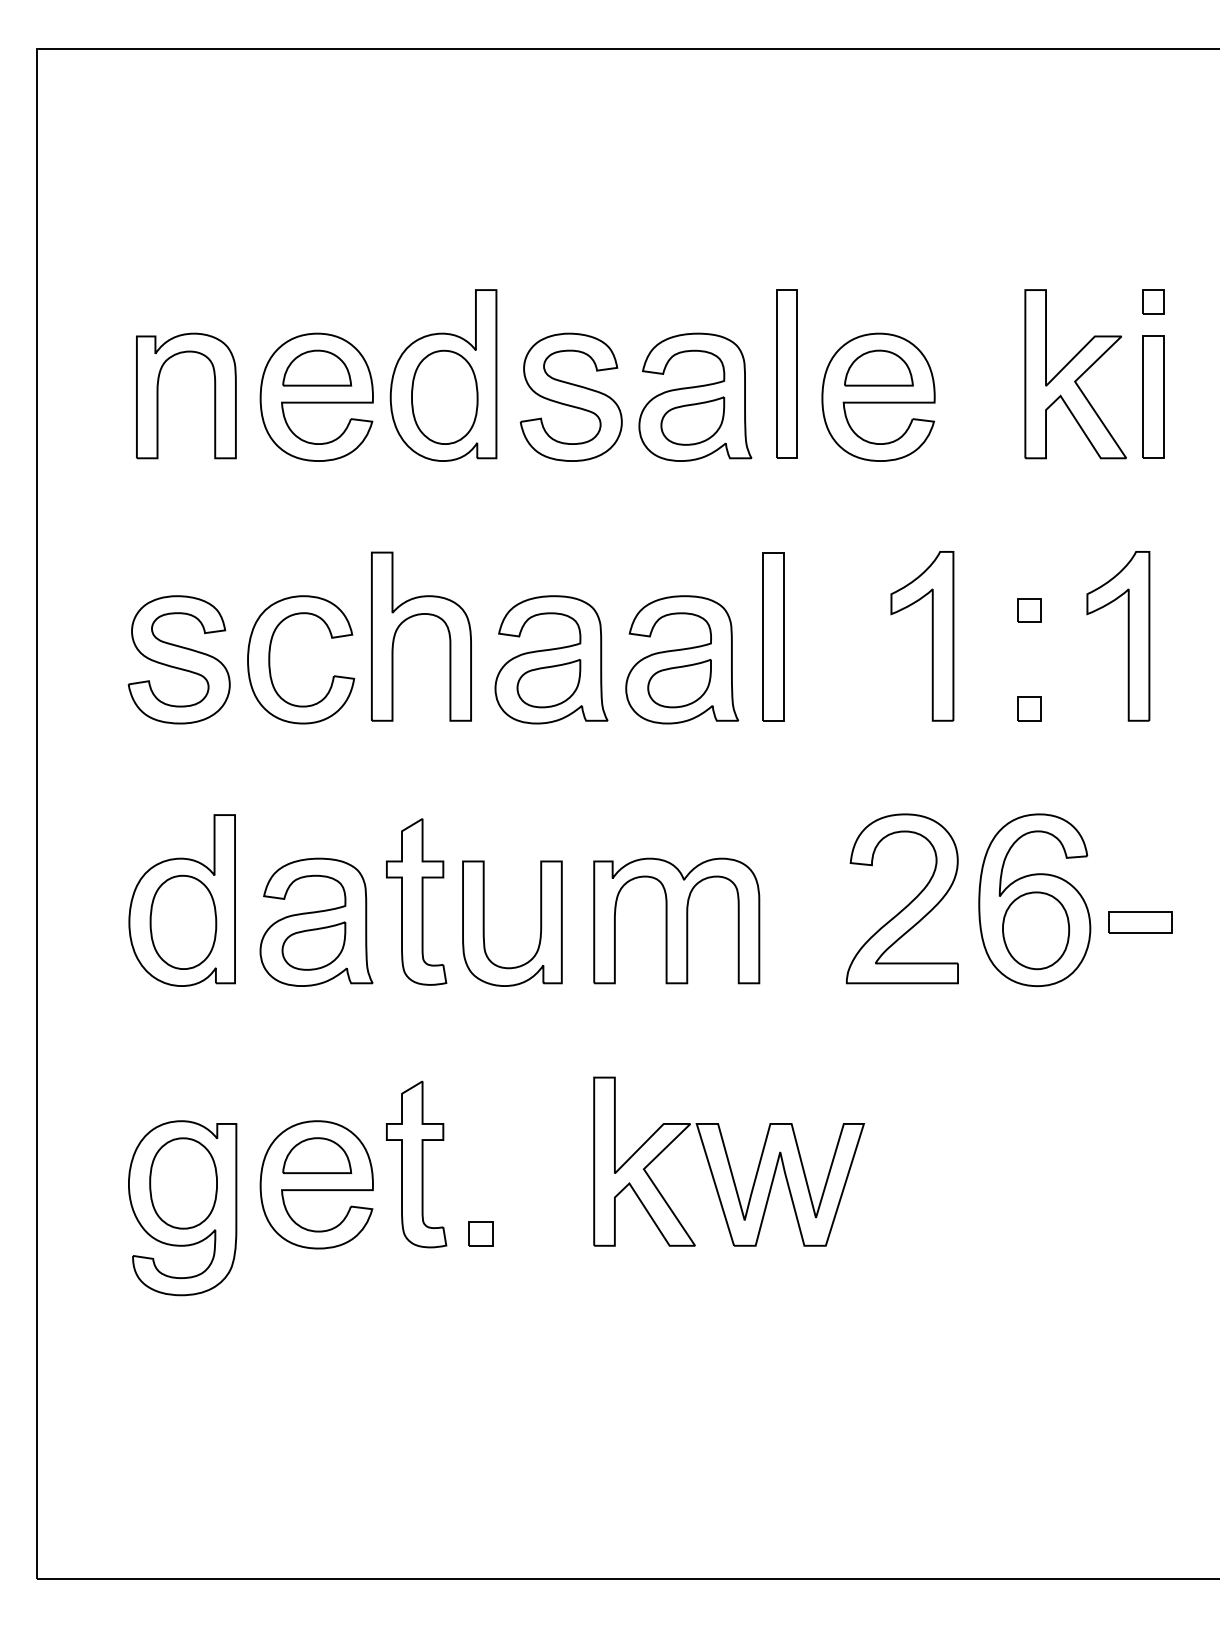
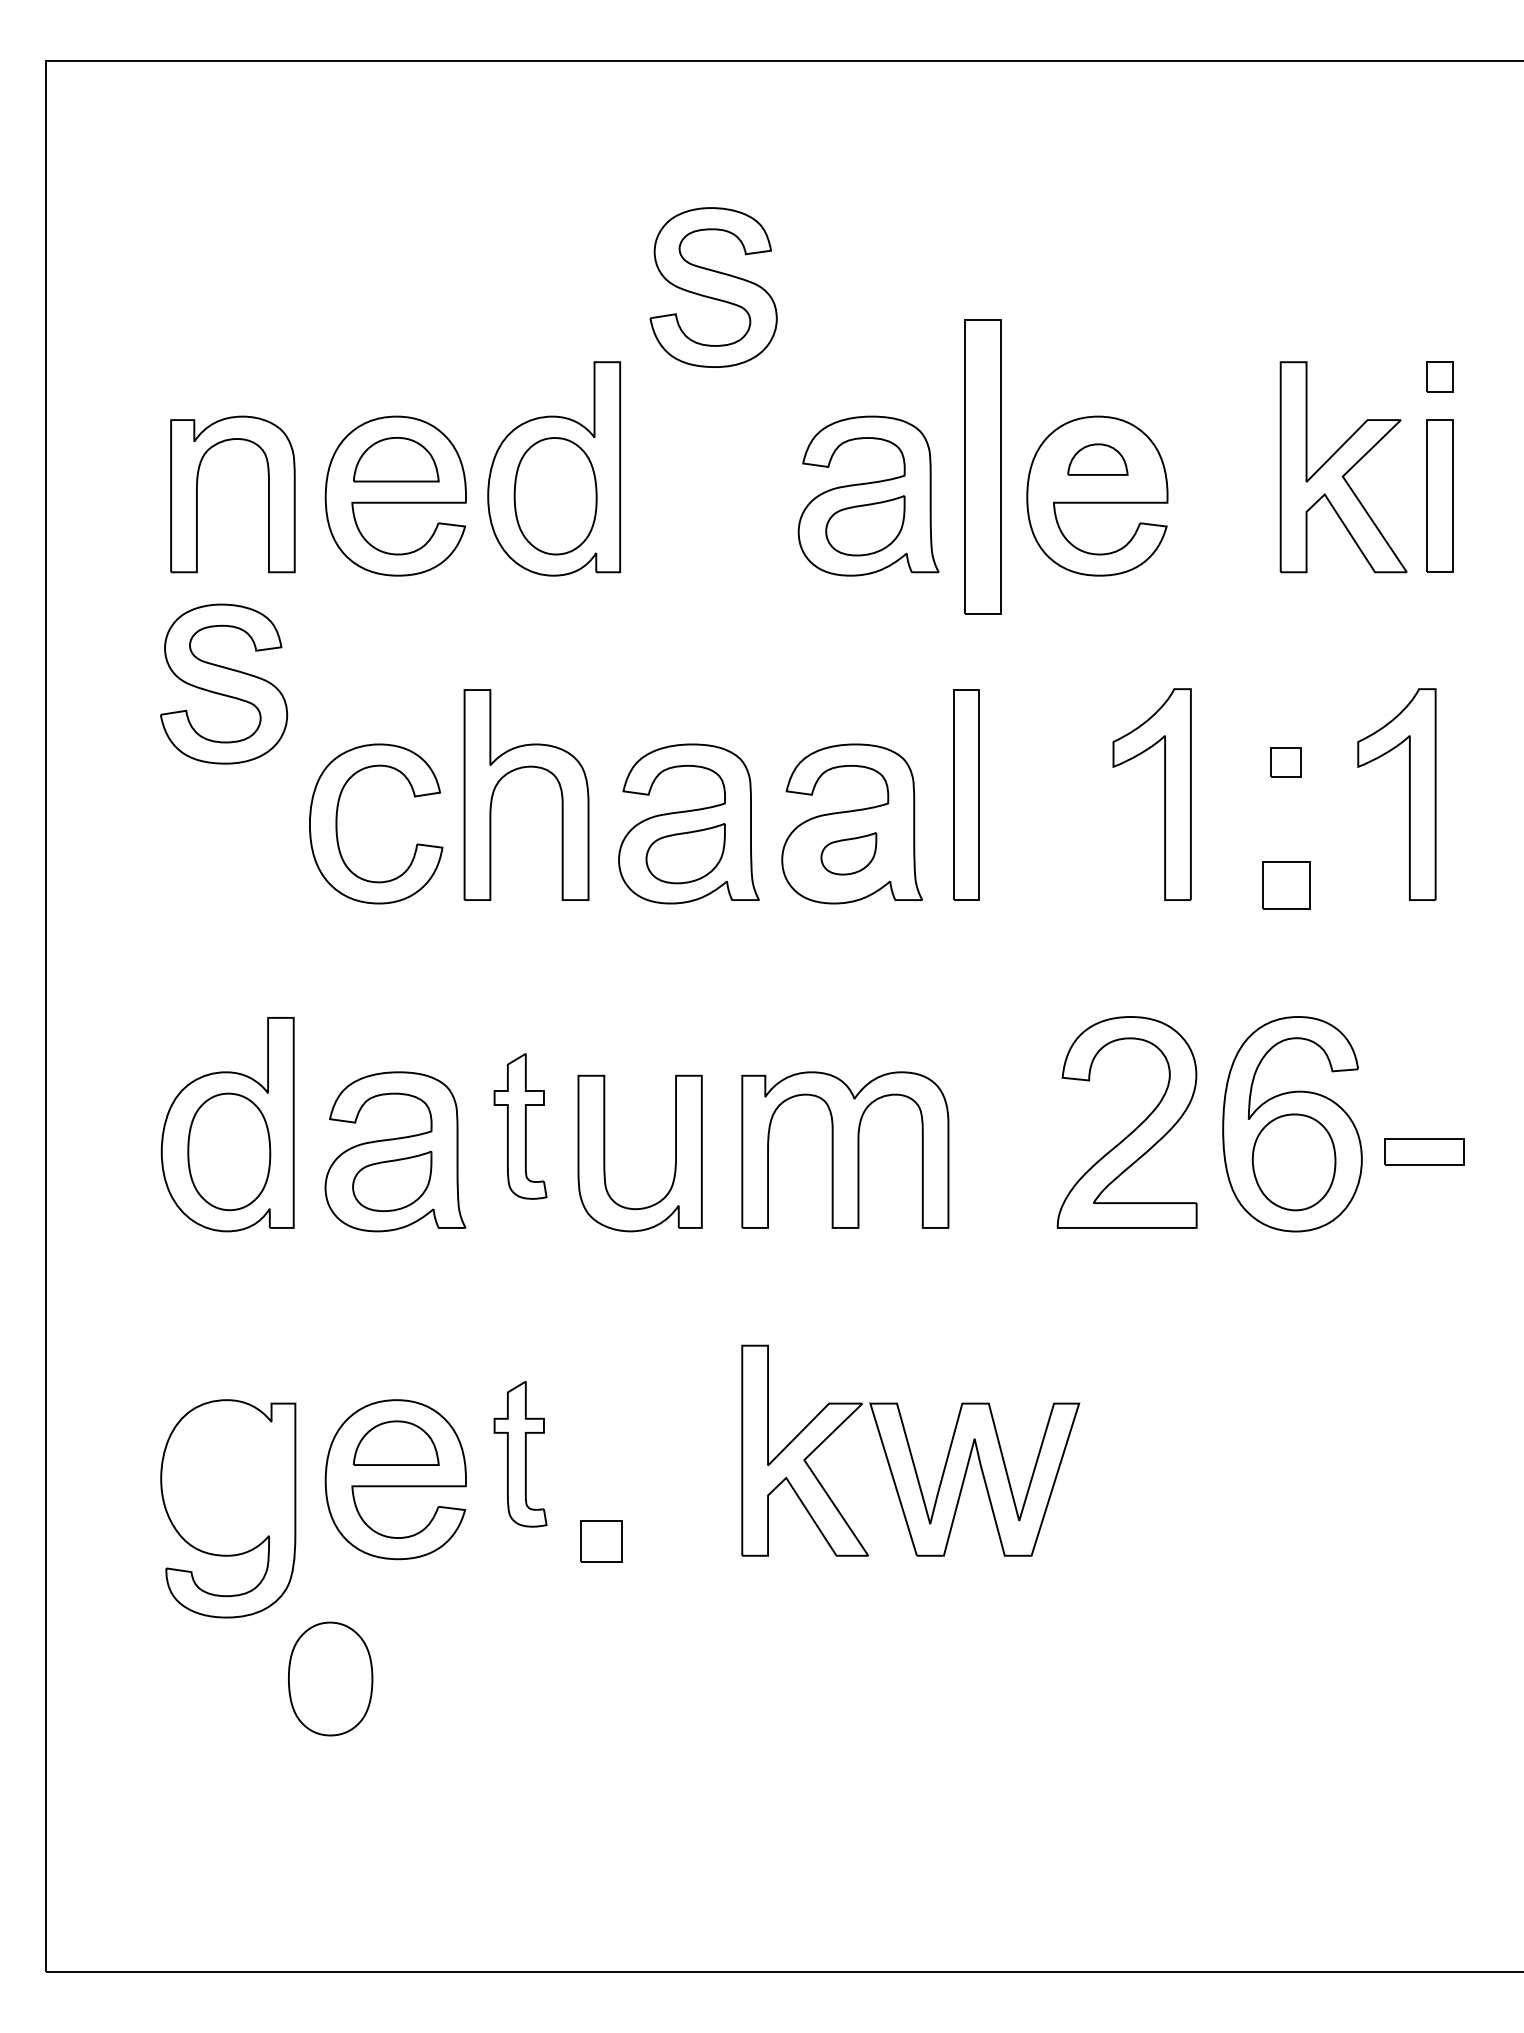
part: (878, 367) -> (1097, 458), size x0.7
part: (786, 373) -> (982, 466), size x1.4
part: (570, 396) -> (712, 286), moved
part: (178, 659) -> (223, 683), moved
part: (679, 683) -> (848, 853), size x0.7
part: (1029, 708) -> (1285, 884), size x1.6
part: (416, 901) -> (520, 1125), size x0.7
part: (416, 1164) -> (520, 1454), size x0.7
part: (183, 1183) -> (330, 1679), moved
part: (480, 1233) -> (600, 1540), size x1.4

